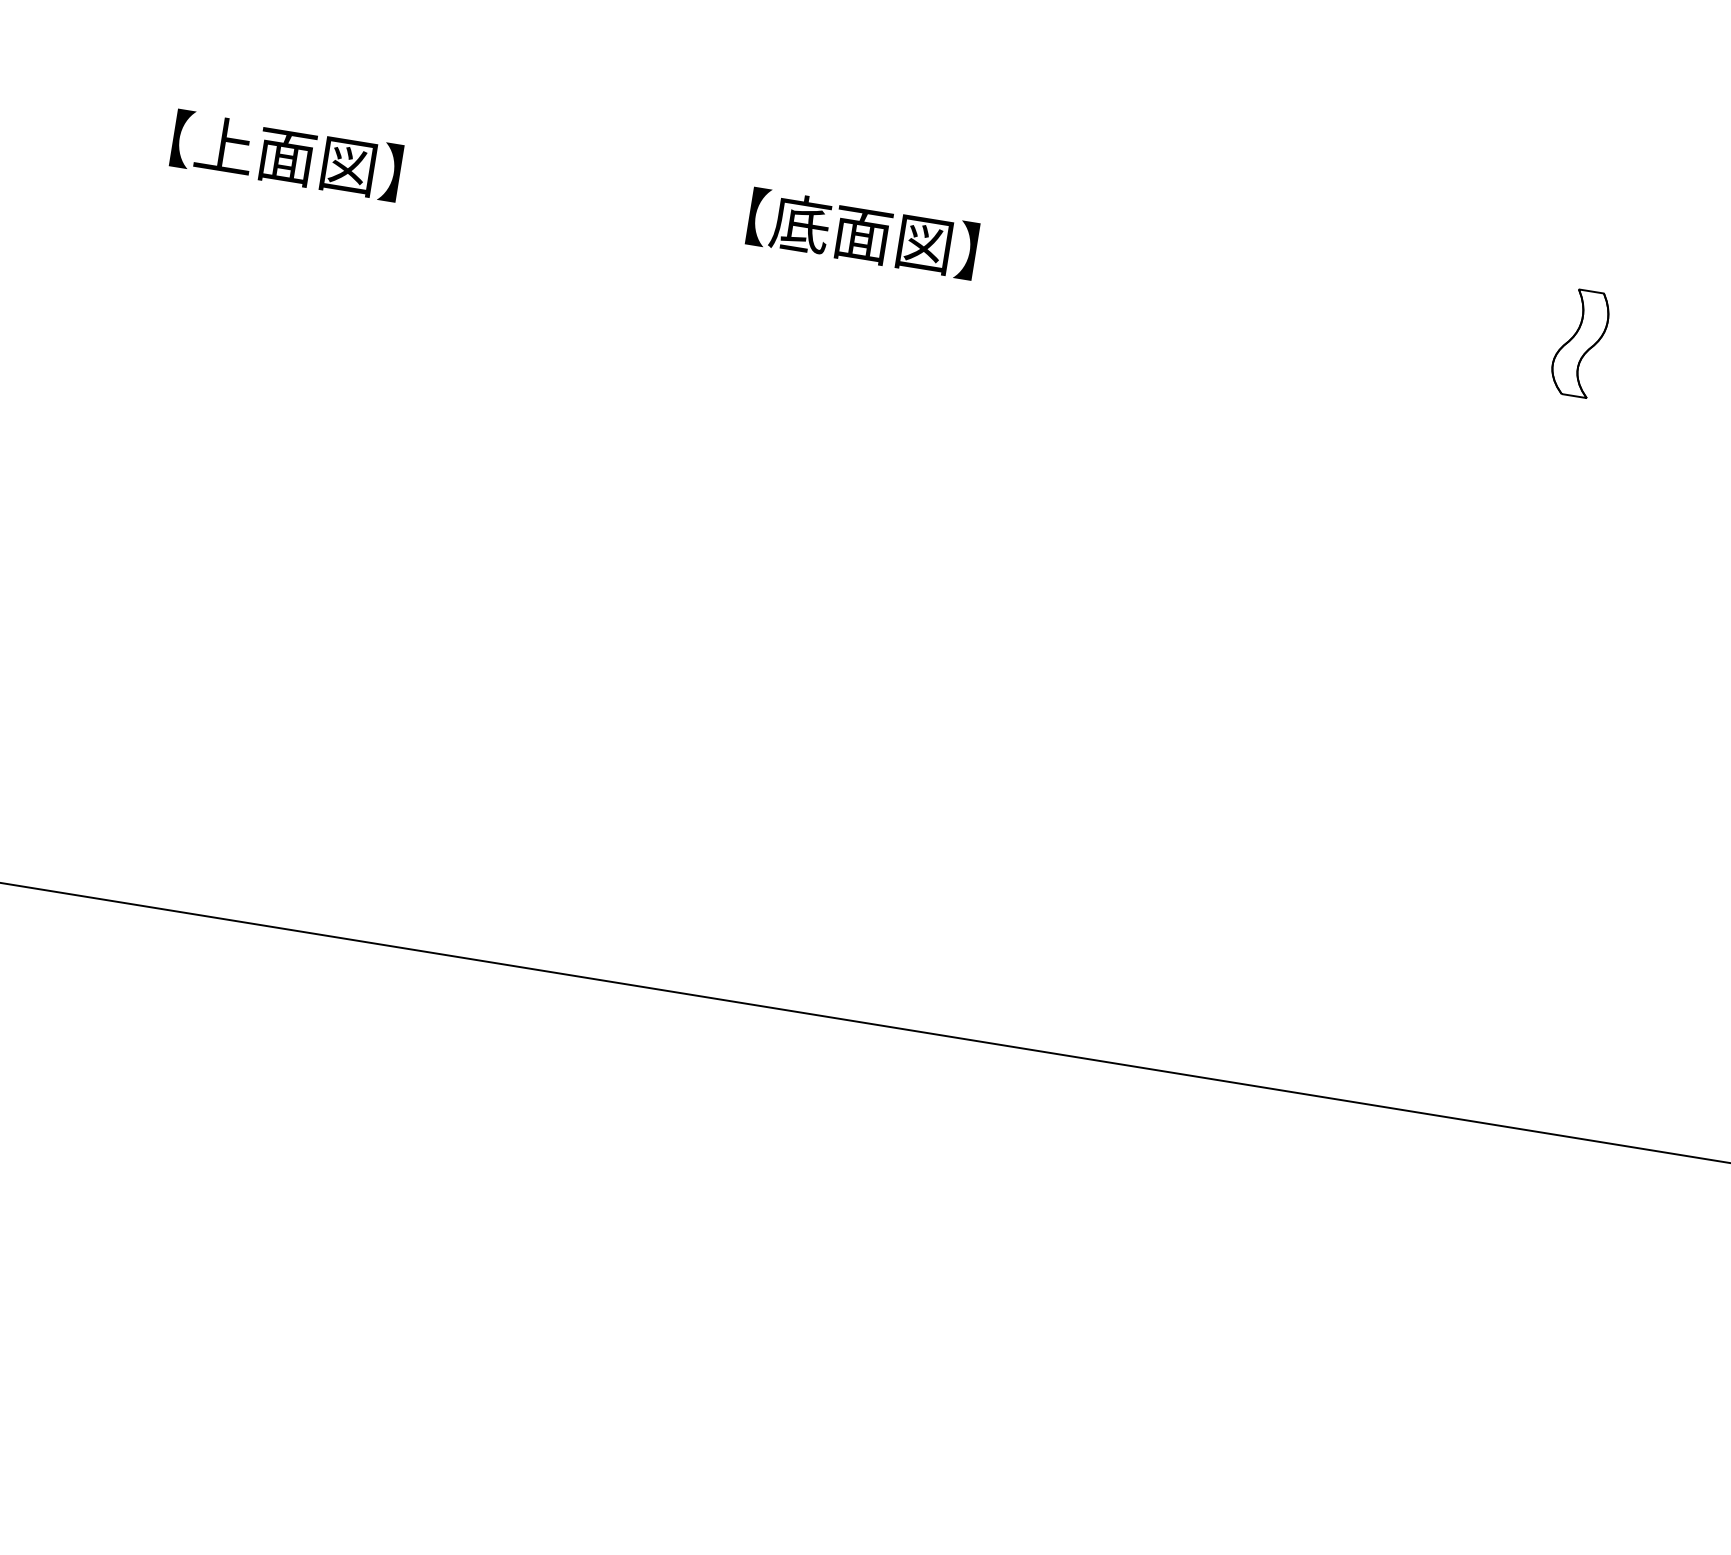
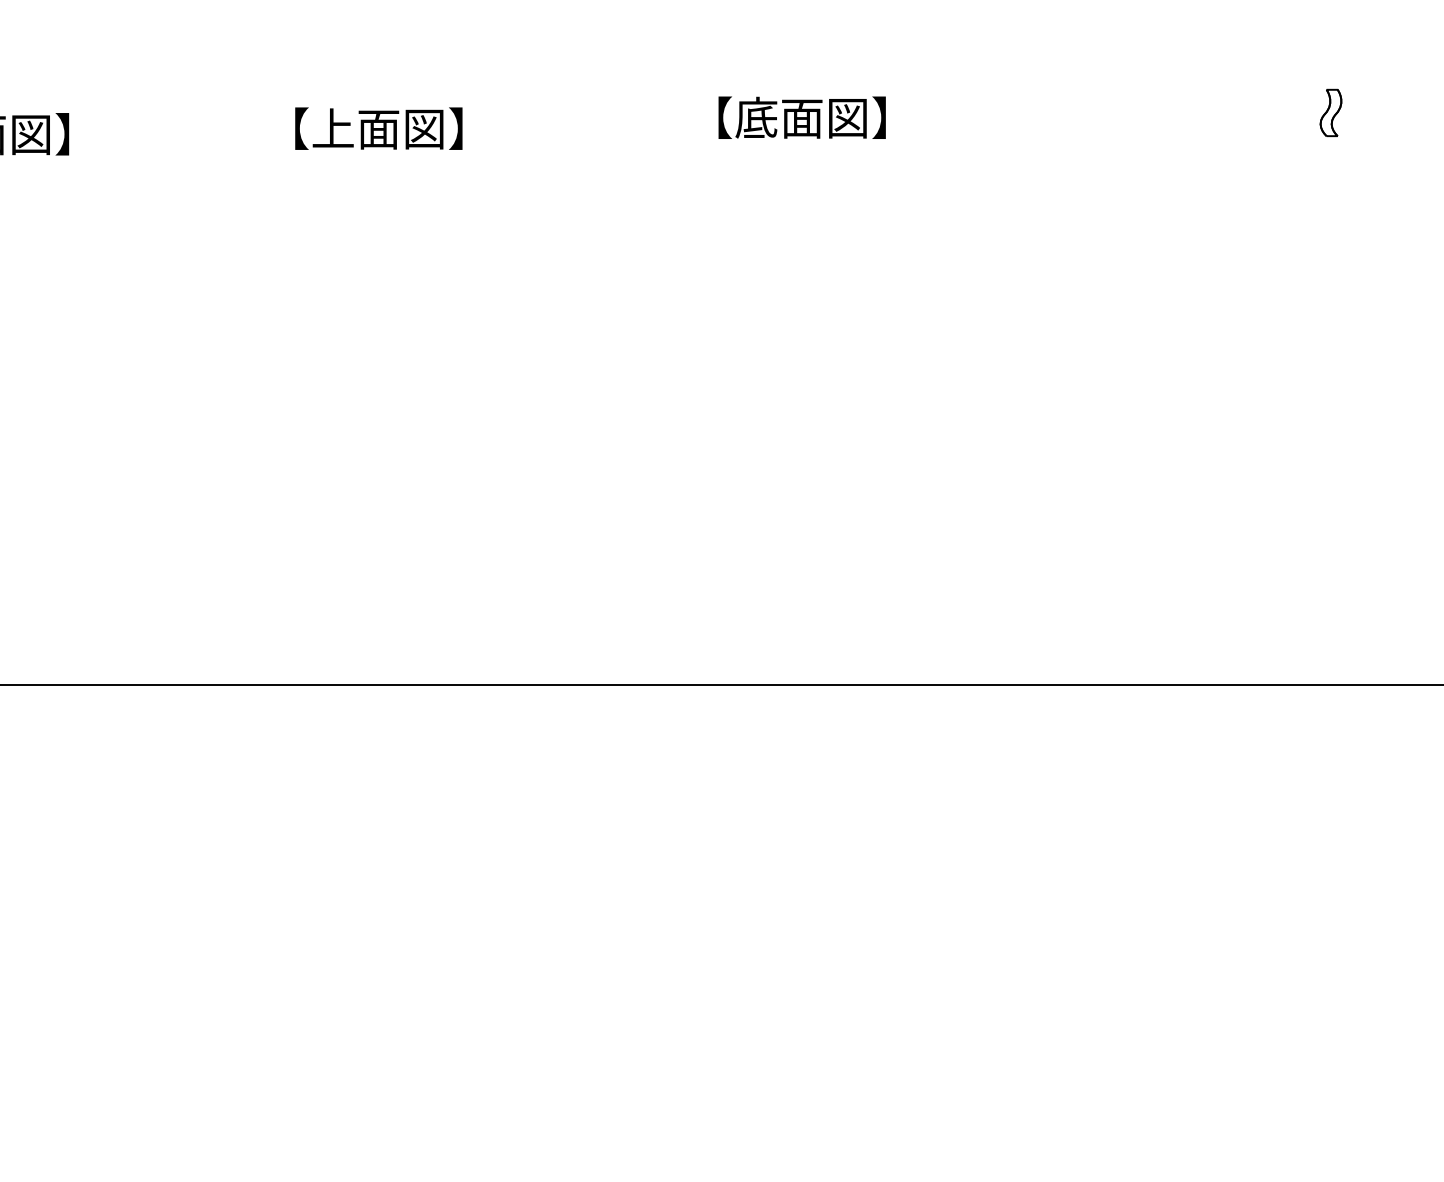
part: (1579, 342) -> (1330, 112), size x0.6

